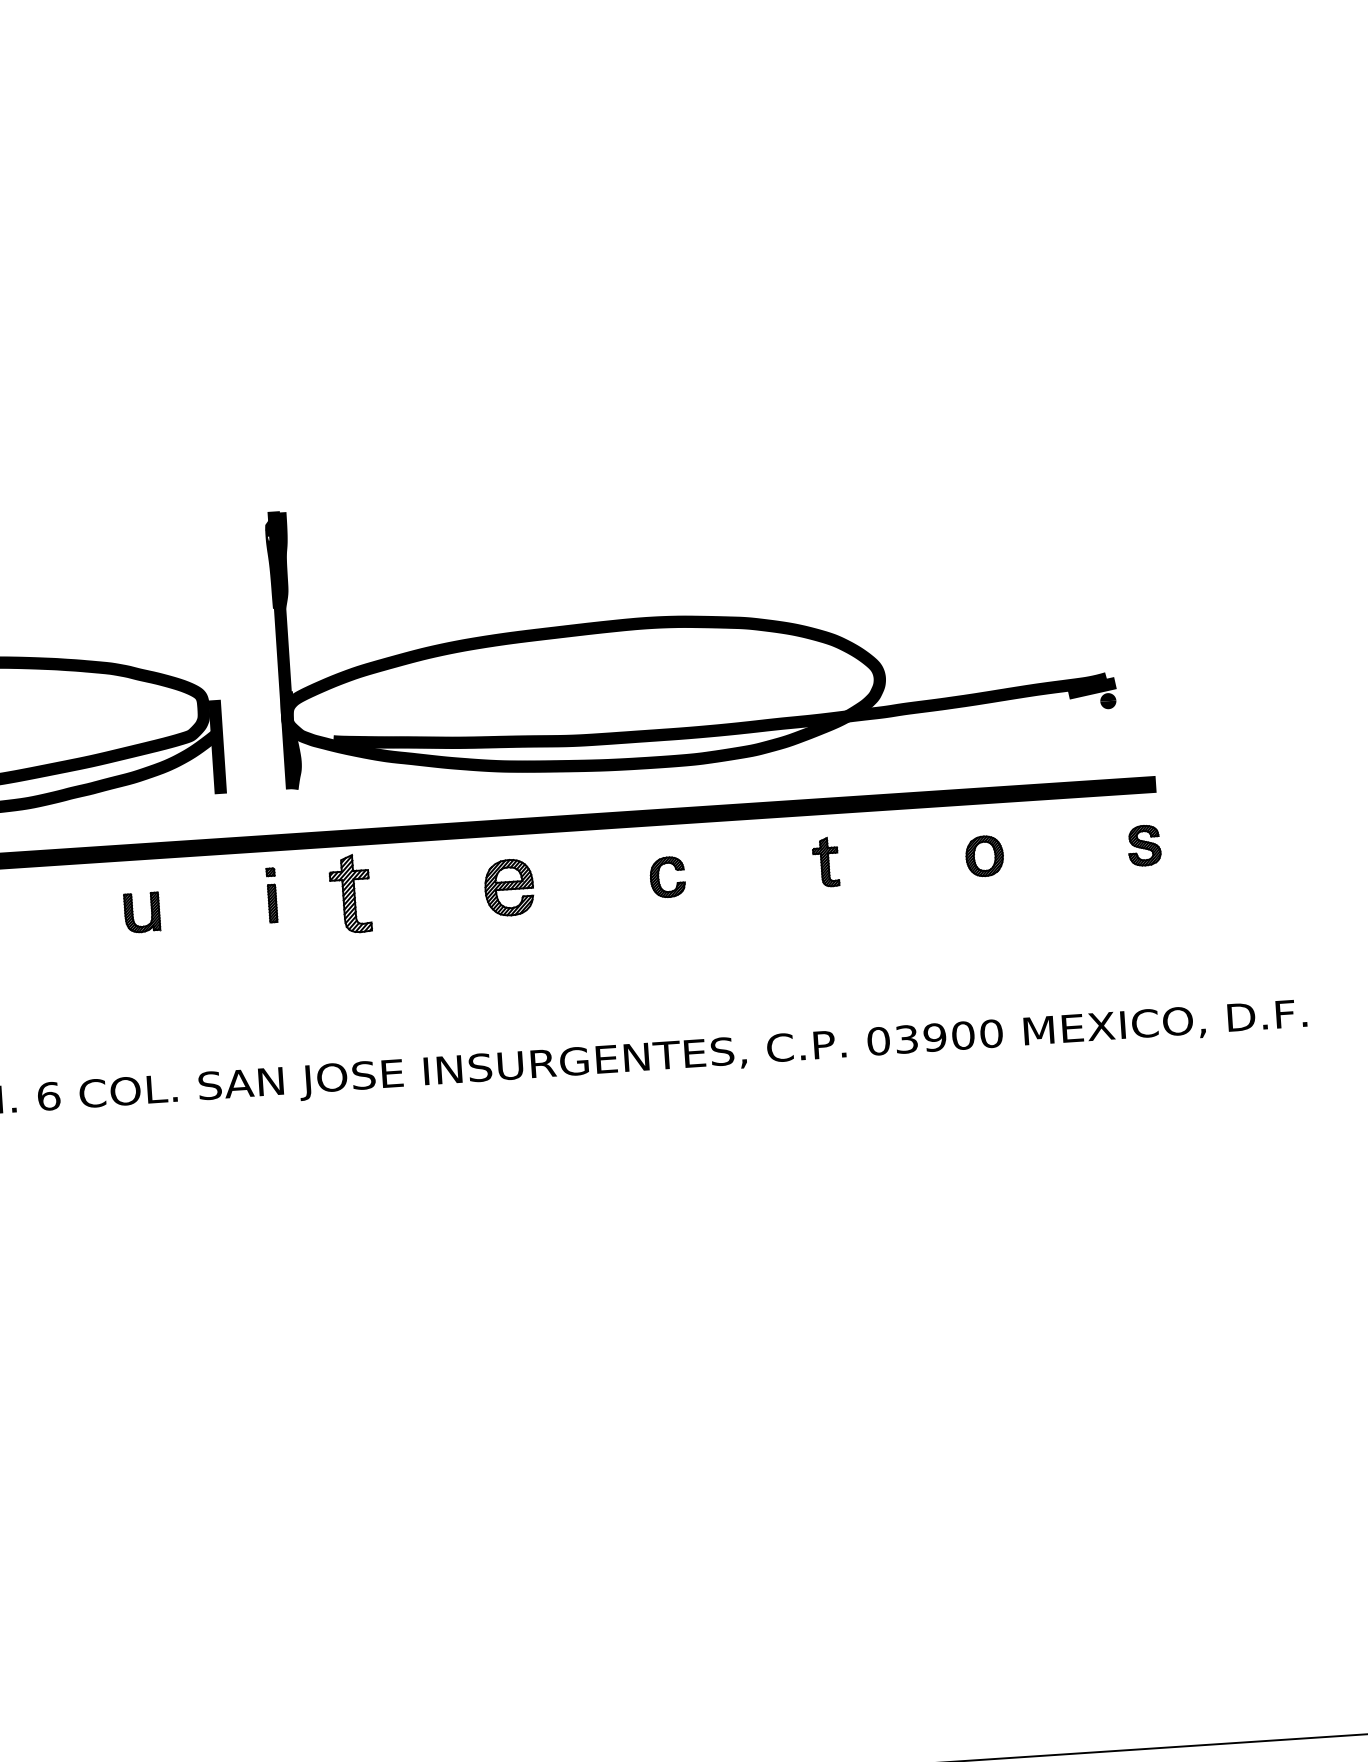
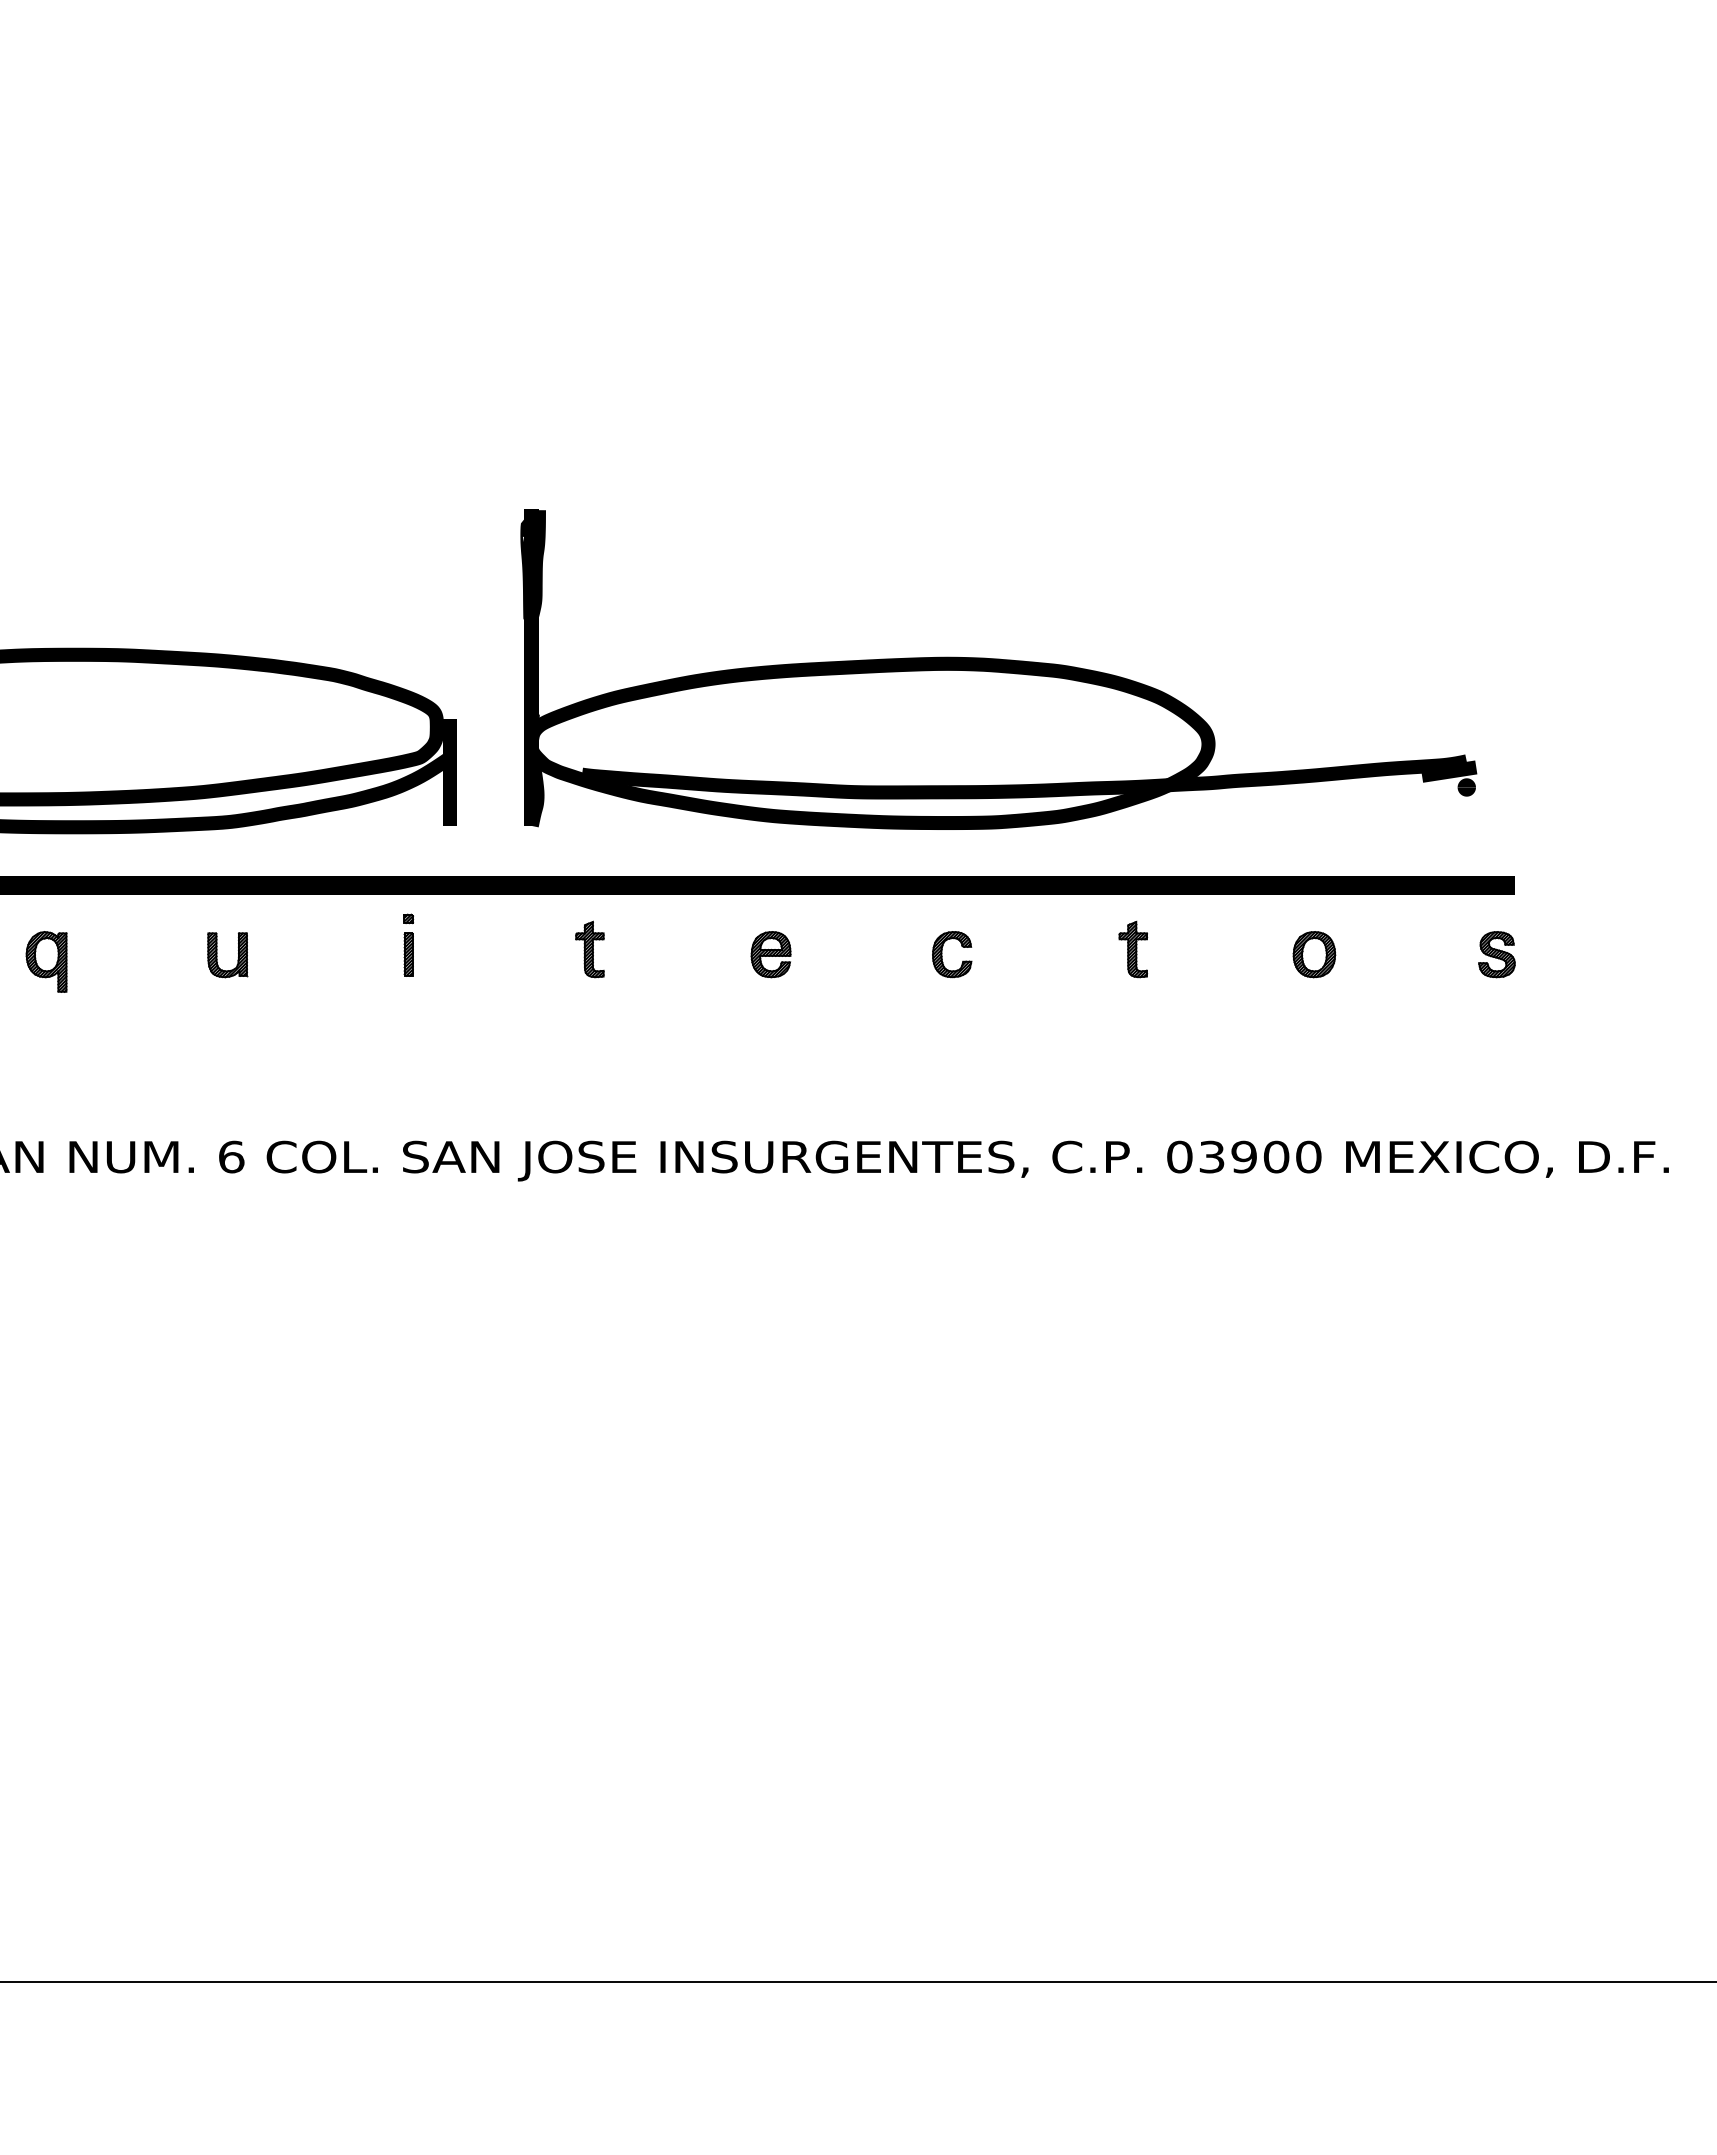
part: (508, 887) -> (770, 954), size x0.71
part: (350, 893) -> (589, 949), size x0.62
part: (271, 894) -> (408, 944), moved
part: (133, 913) -> (217, 955), moved

